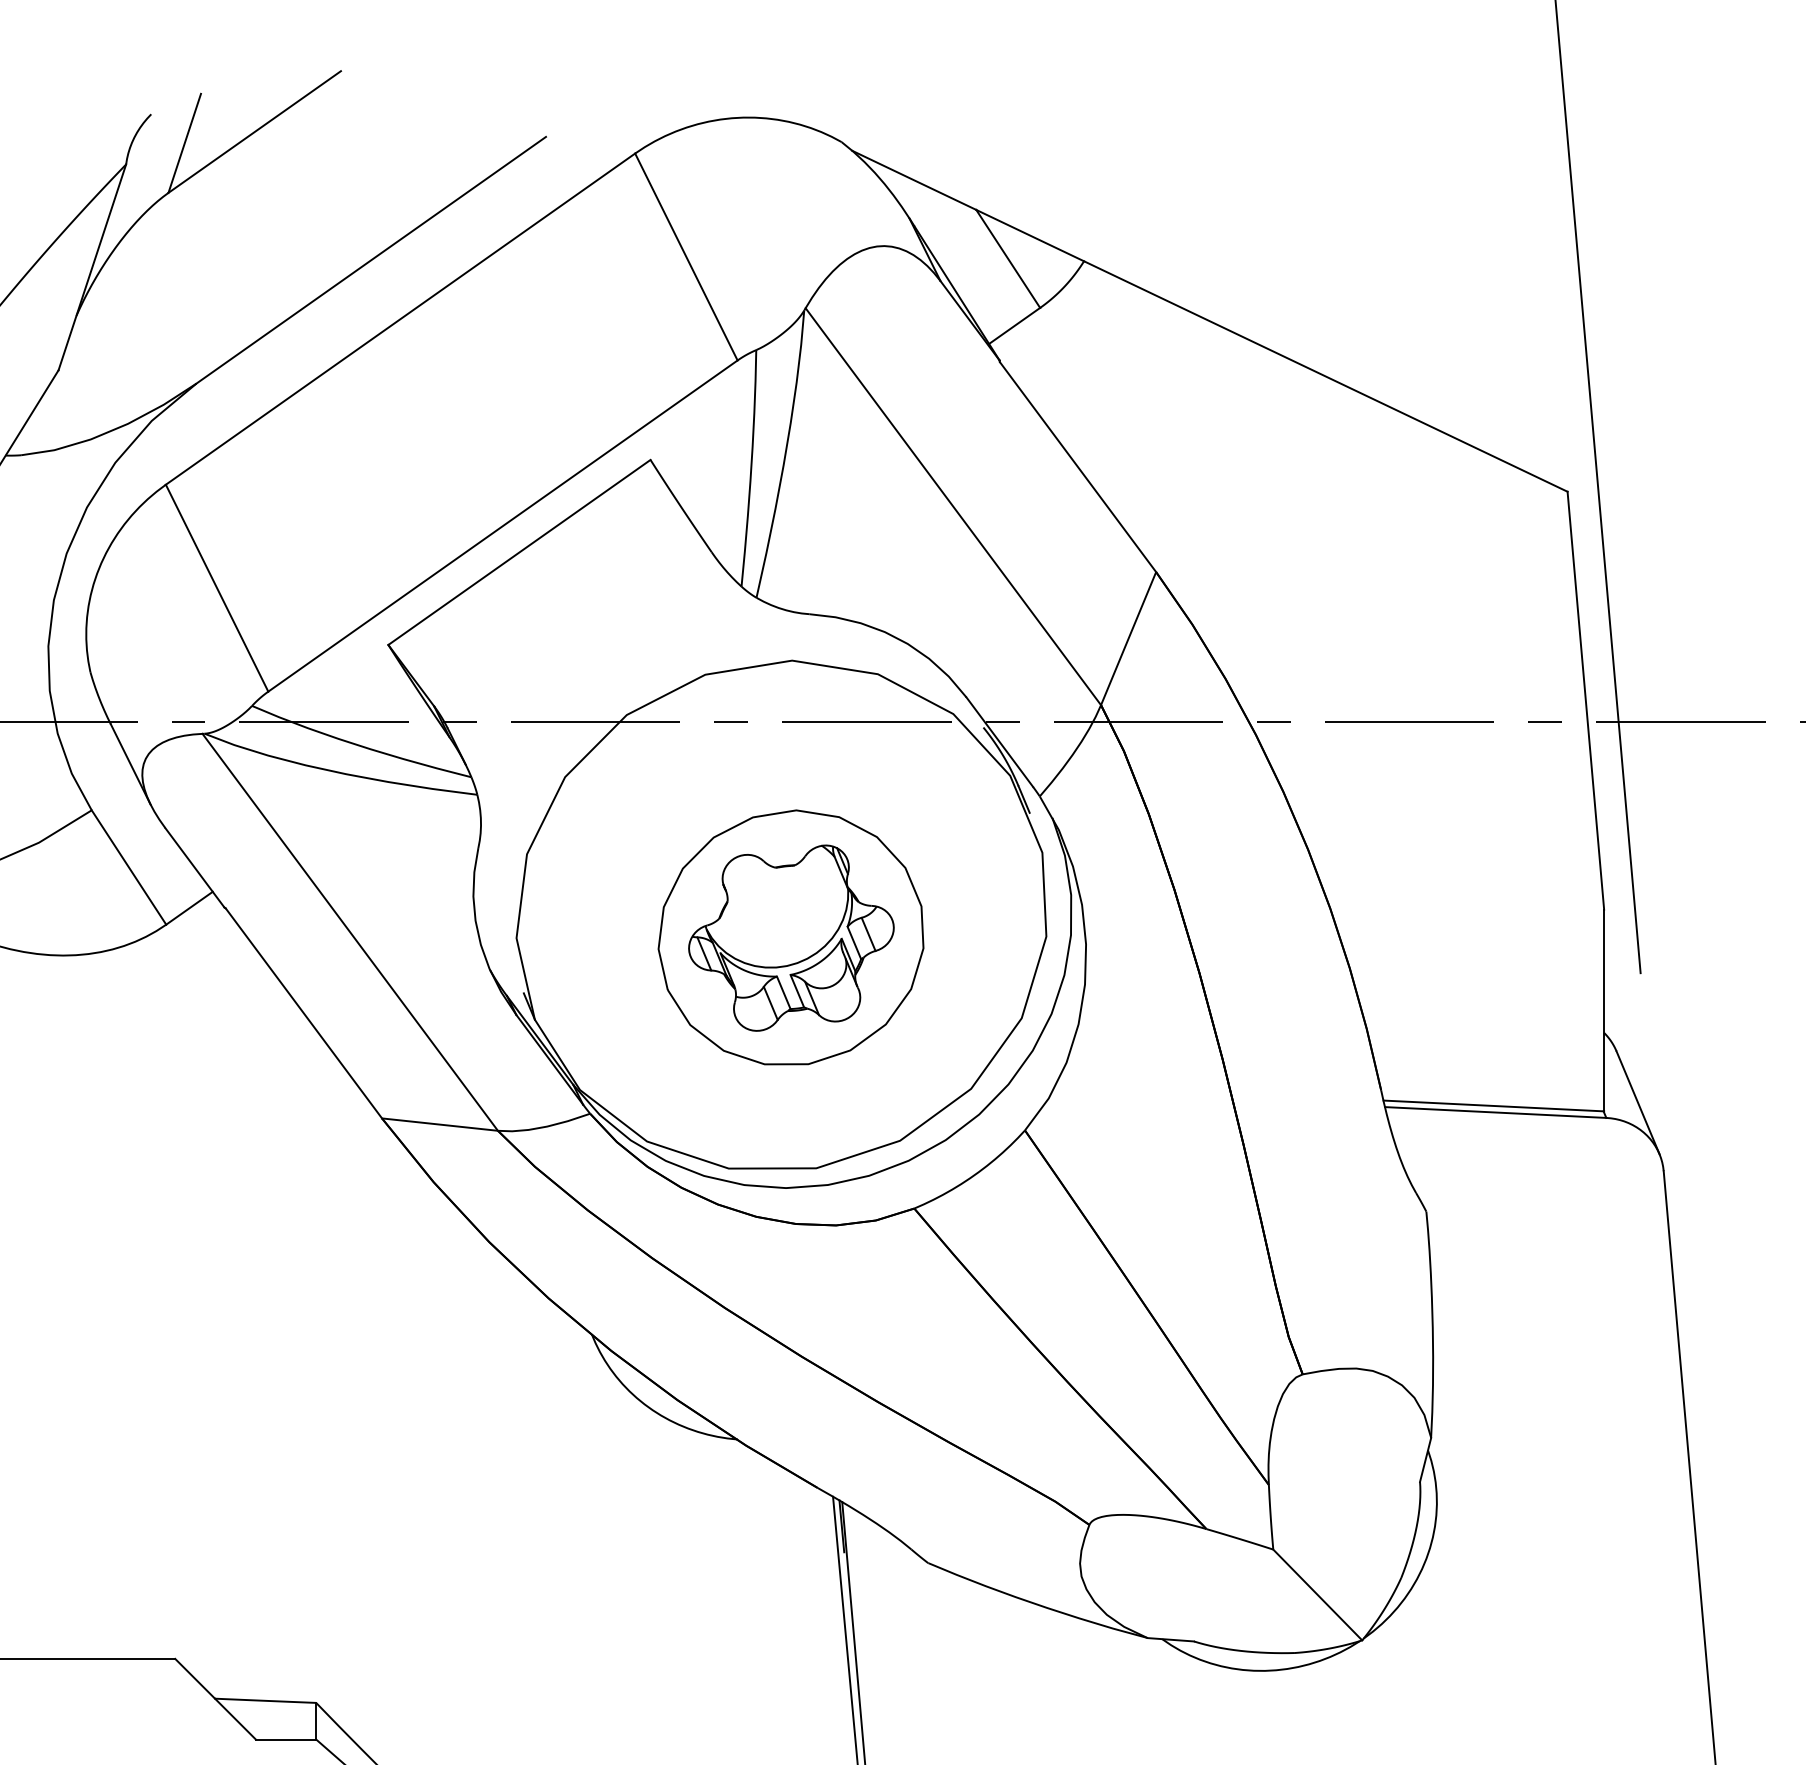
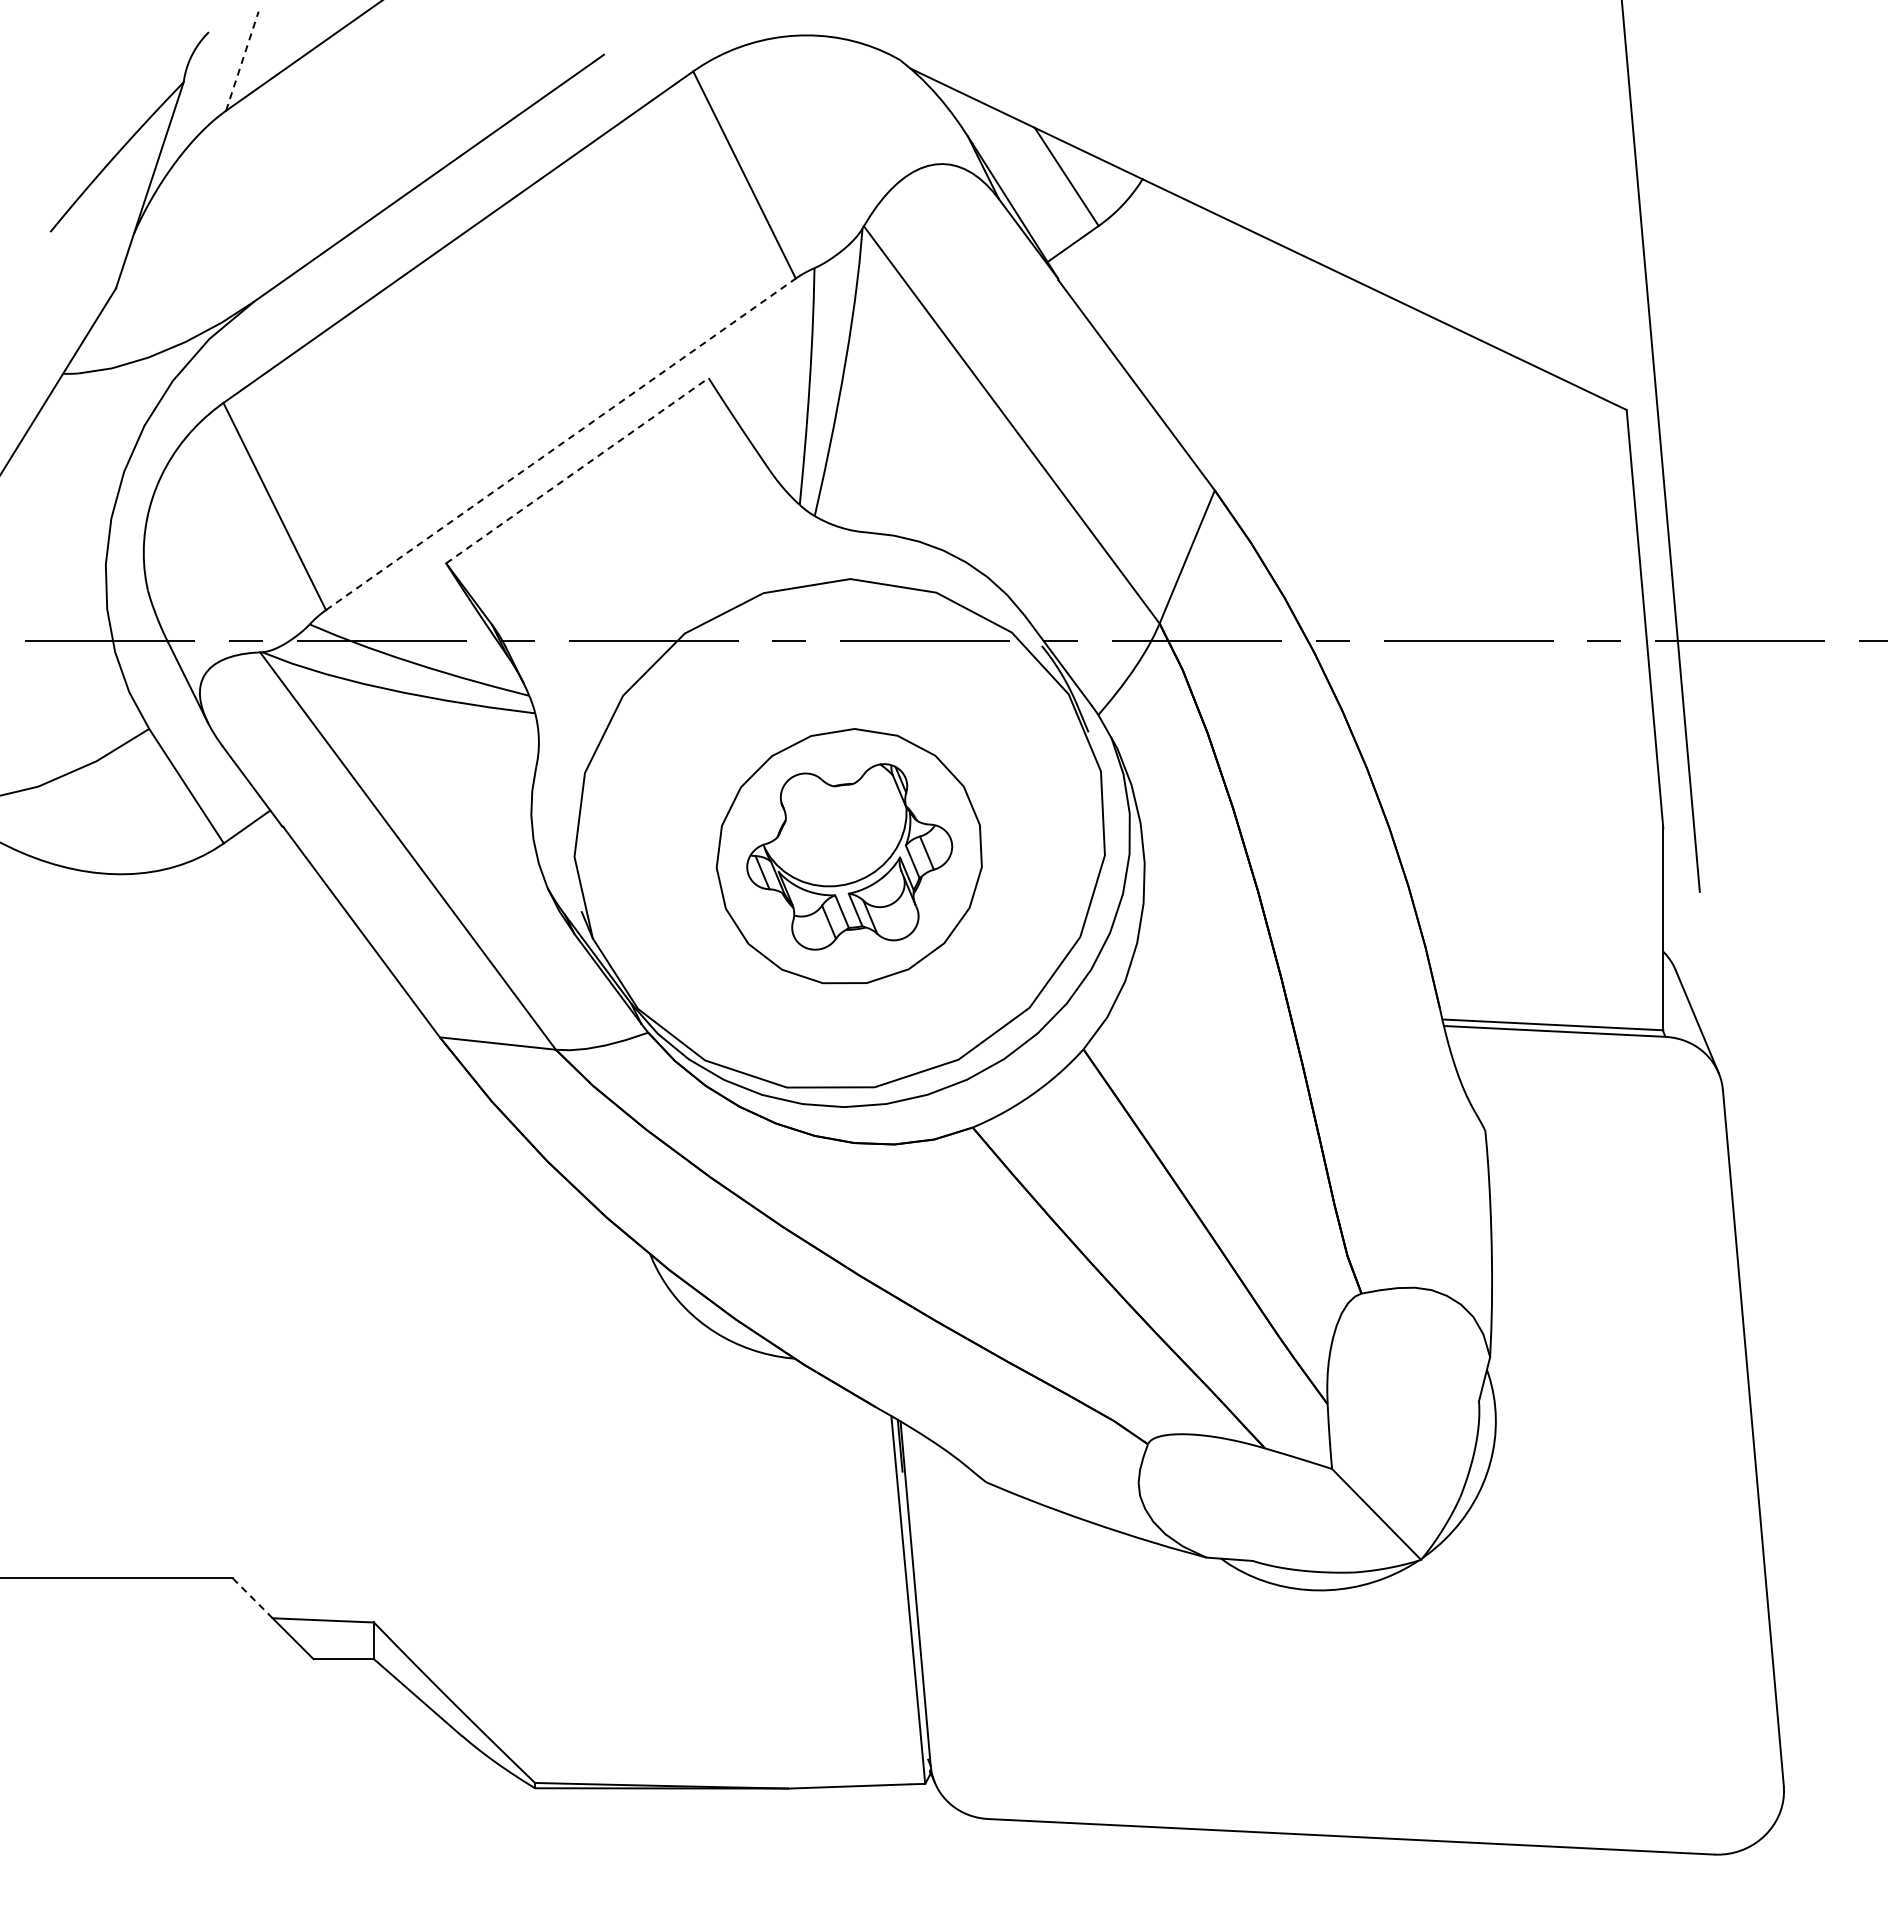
line: (184, 142) -> (242, 60), solid -> dashed
line: (502, 526) -> (560, 444), solid -> dashed
line: (519, 552) -> (577, 470), solid -> dashed
line: (195, 1678) -> (253, 1598), solid -> dashed

